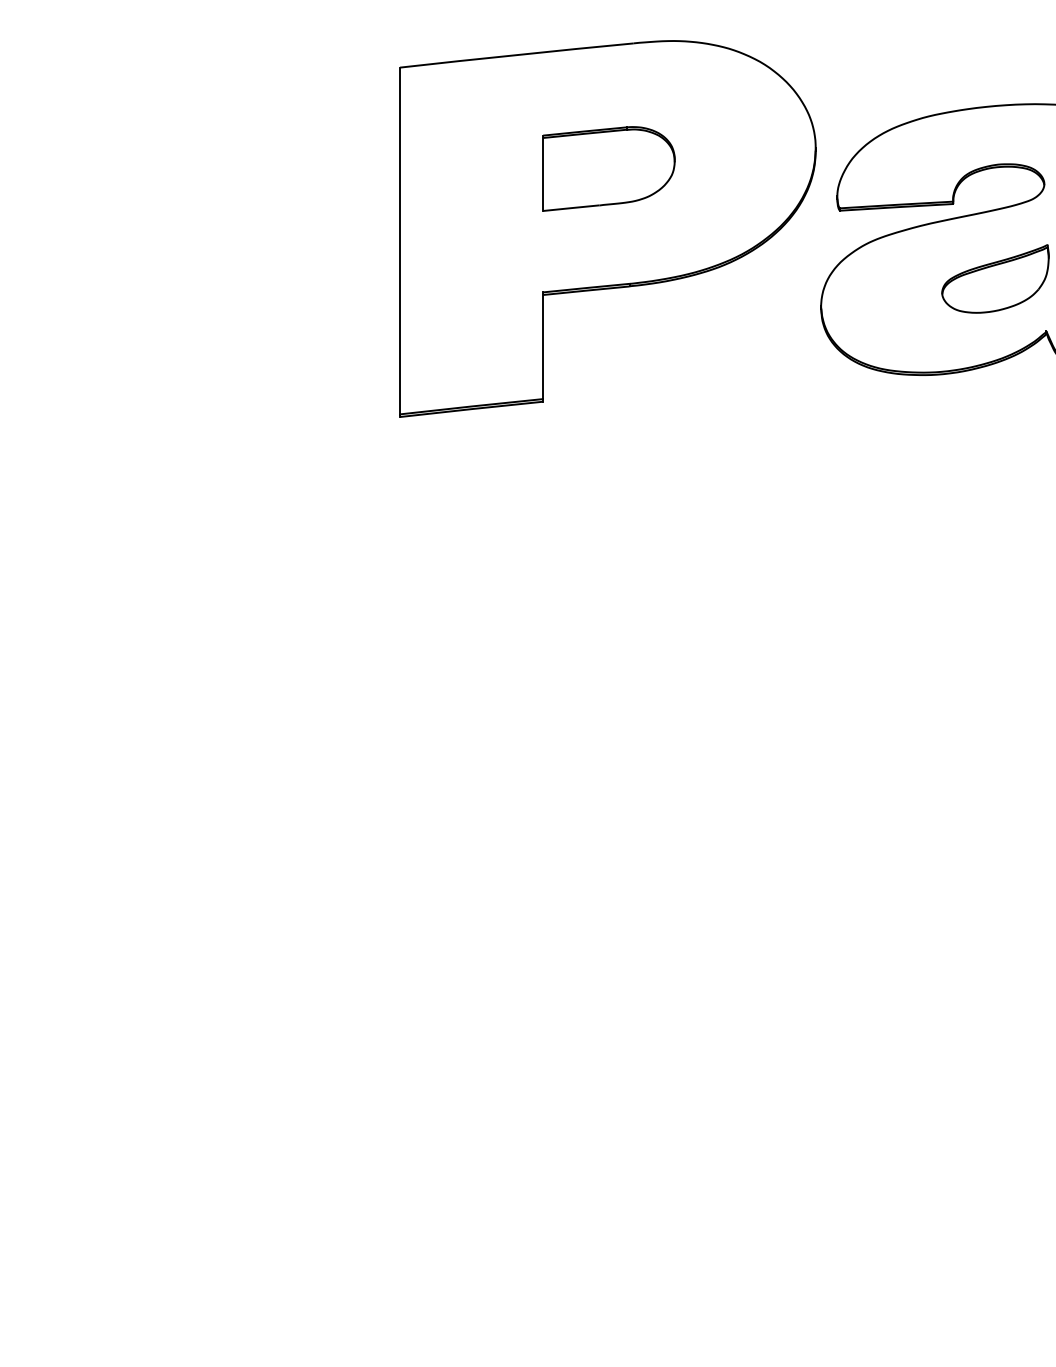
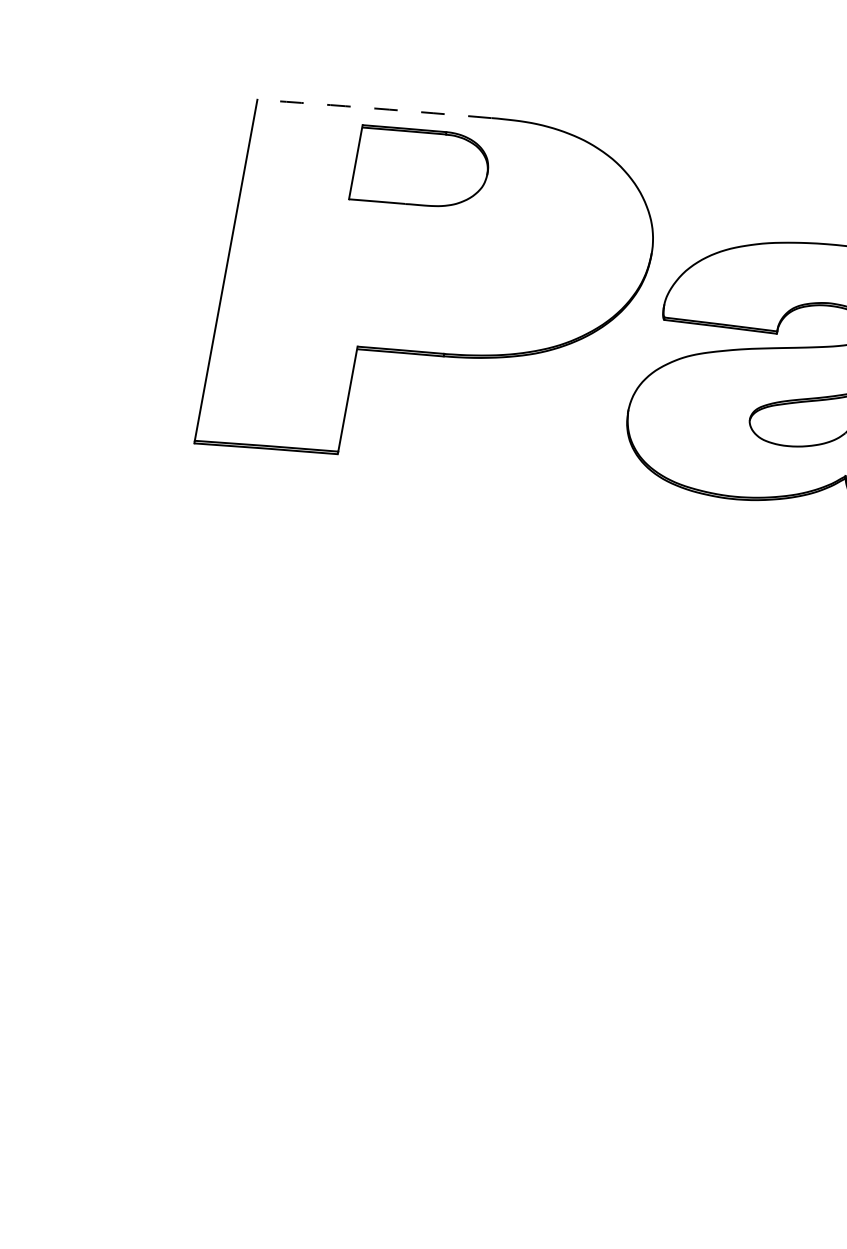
arc: (516, 55) -> (374, 108), solid -> dashed
part: (608, 168) -> (420, 169), moved

